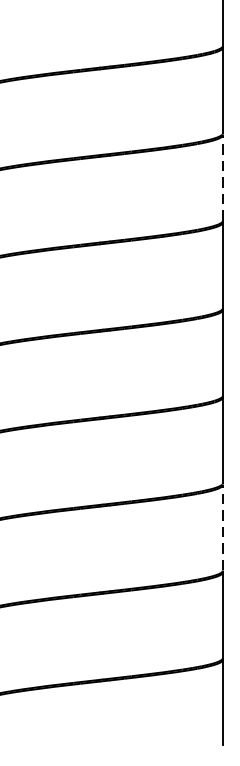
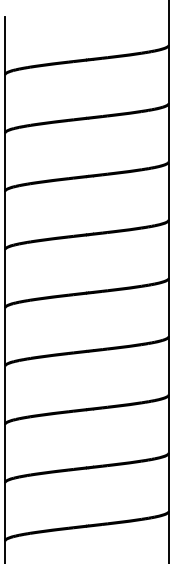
line: (222, 178) -> (168, 191), dashed -> solid
line: (222, 528) -> (168, 424), dashed -> solid

